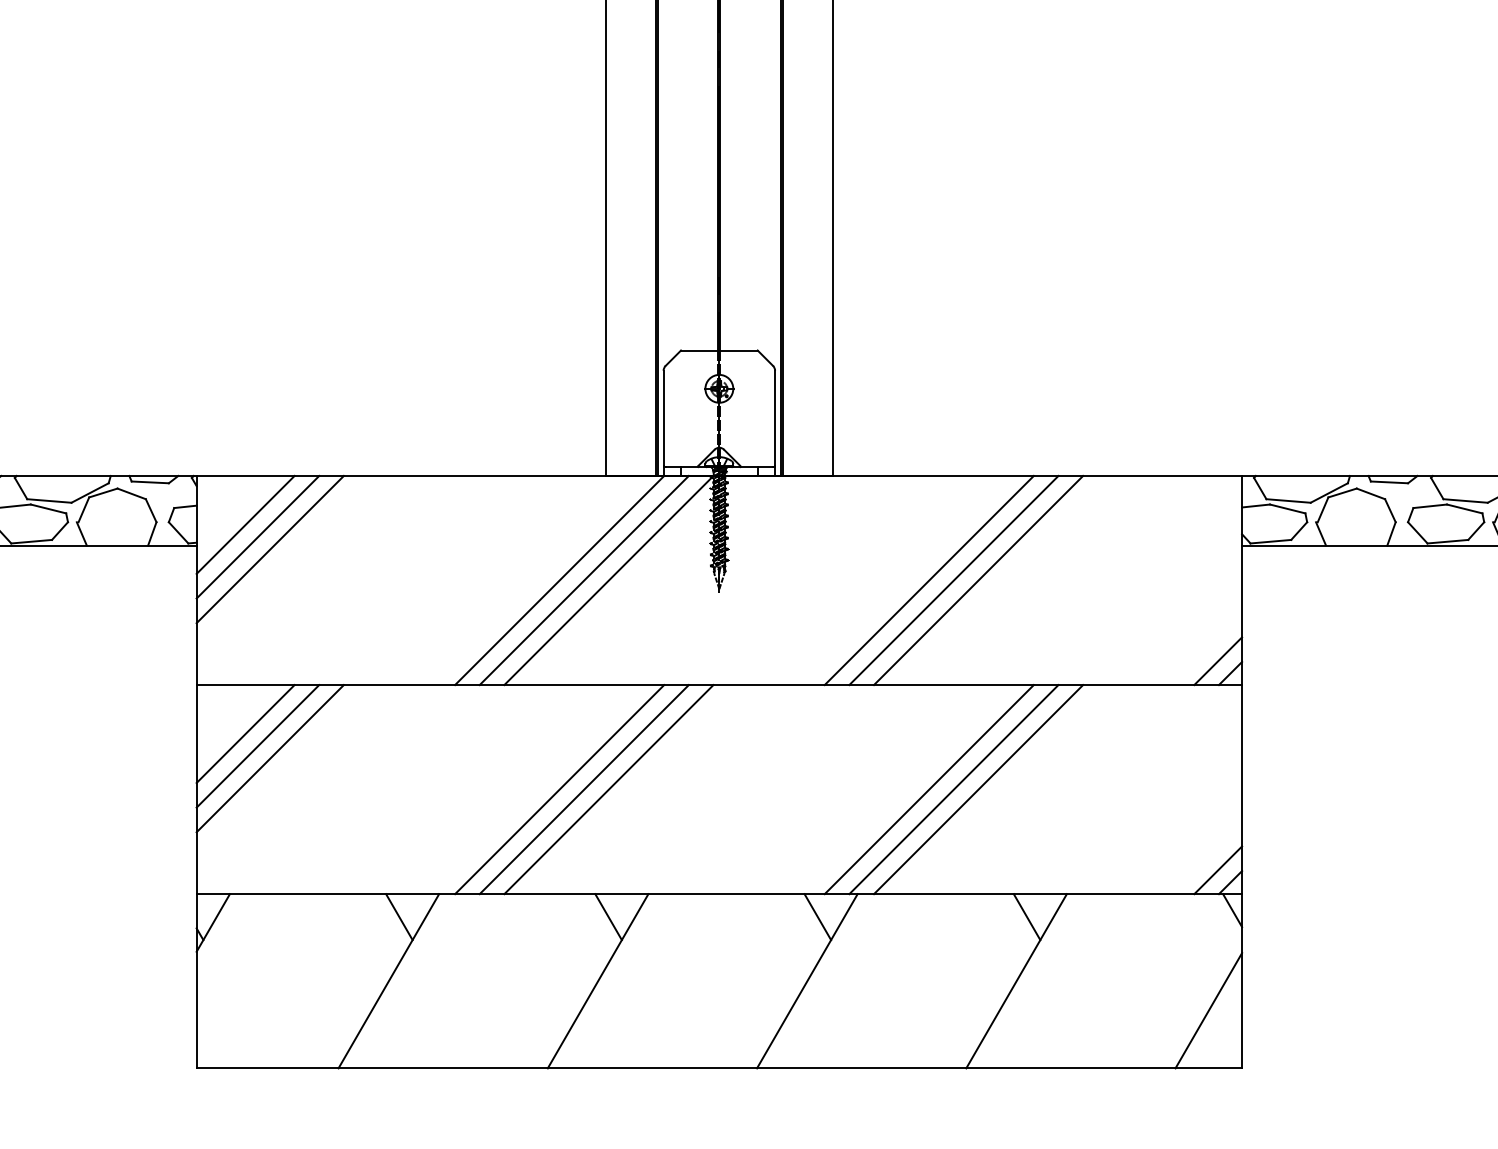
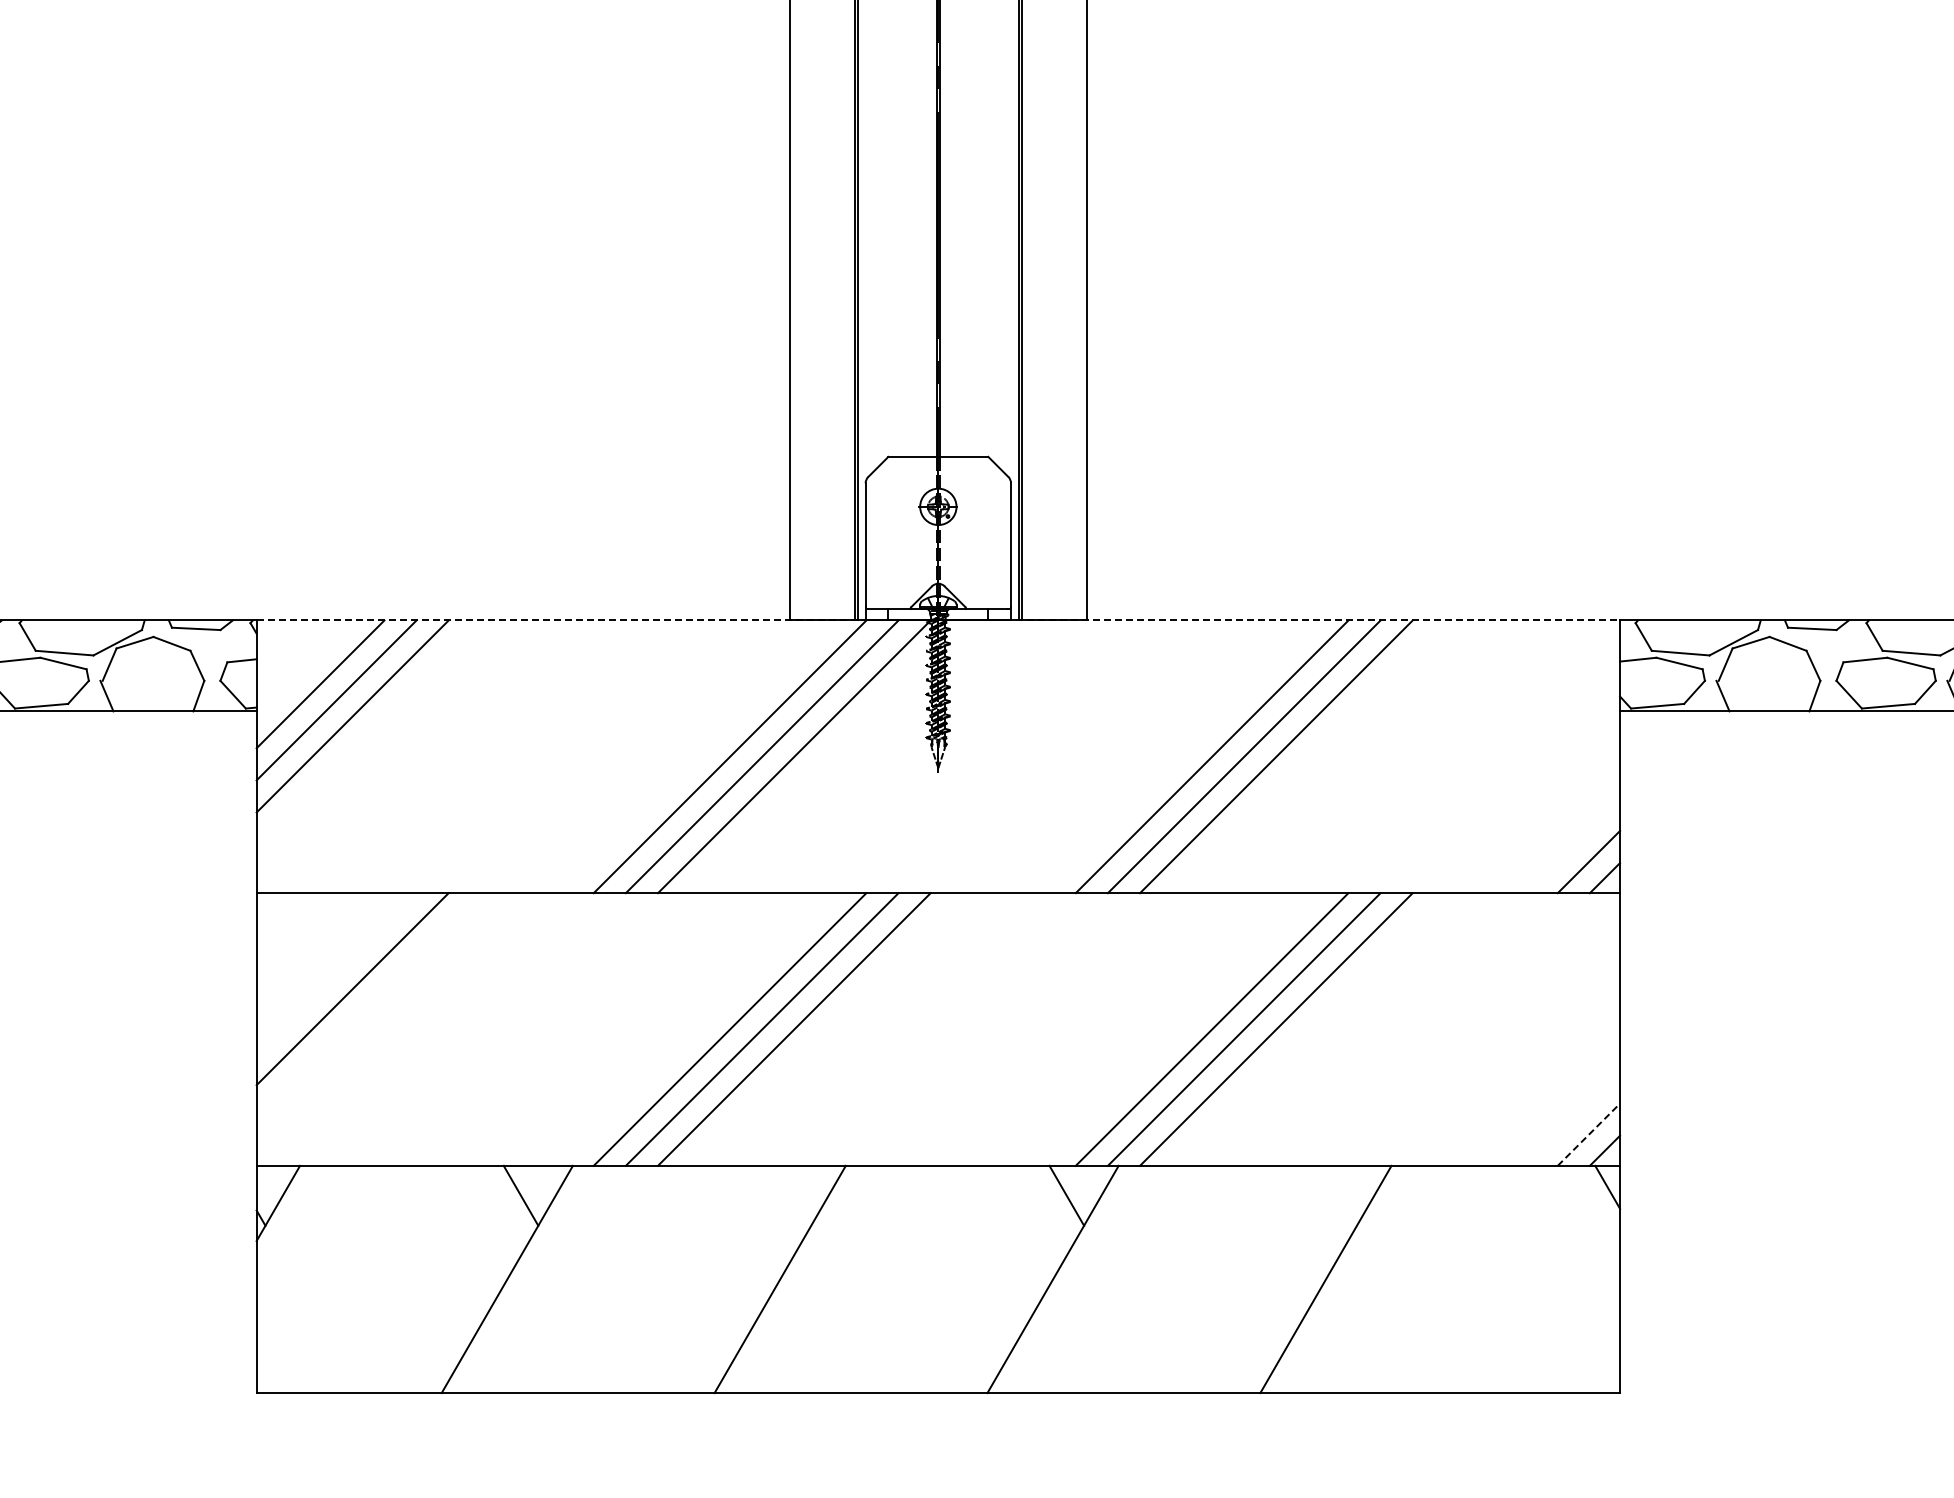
line: (719, 475) -> (938, 620), solid -> dashed
line: (245, 733) -> (320, 956), removed
line: (257, 746) -> (336, 973), removed
line: (1218, 870) -> (1589, 1134), solid -> dashed
line: (608, 916) -> (793, 1195), removed
line: (1026, 916) -> (1339, 1195), removed
line: (1208, 1010) -> (1576, 1317), removed

